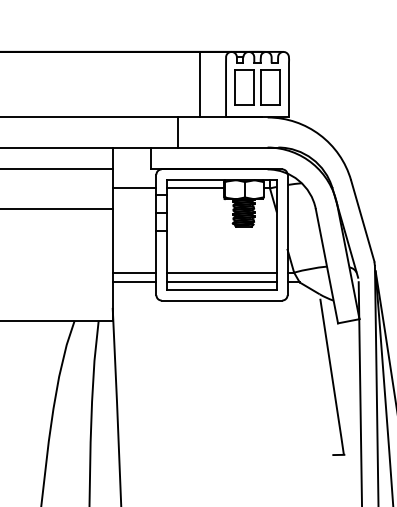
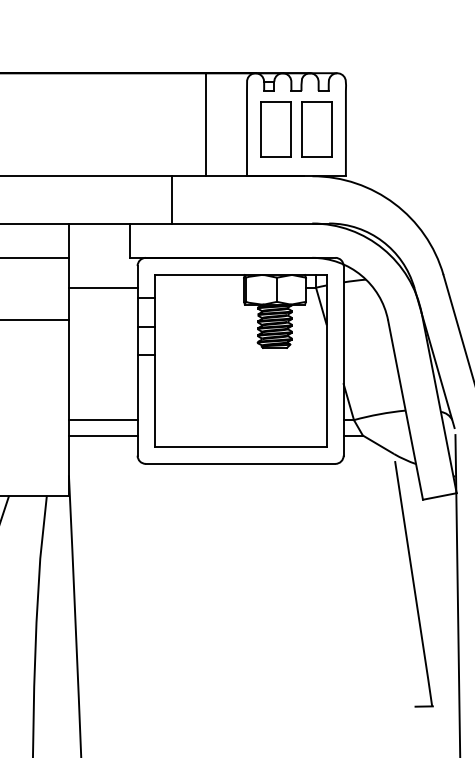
line: (195, 188) -> (199, 287), removed
line: (221, 272) -> (239, 419), removed
line: (221, 282) -> (239, 435), removed

